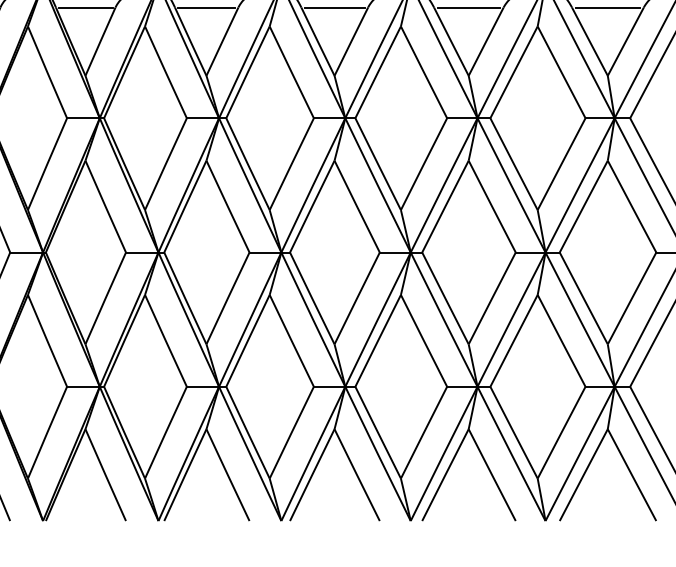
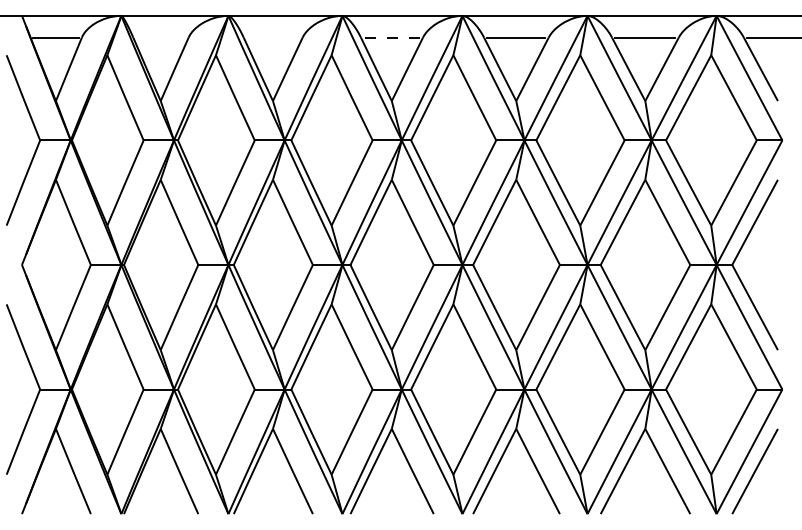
line: (85, 7) -> (160, 37), removed
line: (205, 7) -> (272, 37), removed
line: (334, 7) -> (391, 37), solid -> dashed

